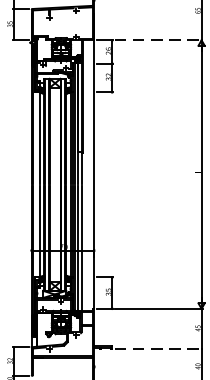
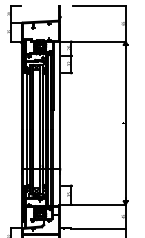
line: (158, 40) -> (99, 41), dashed -> solid
line: (158, 349) -> (99, 229), dashed -> solid

